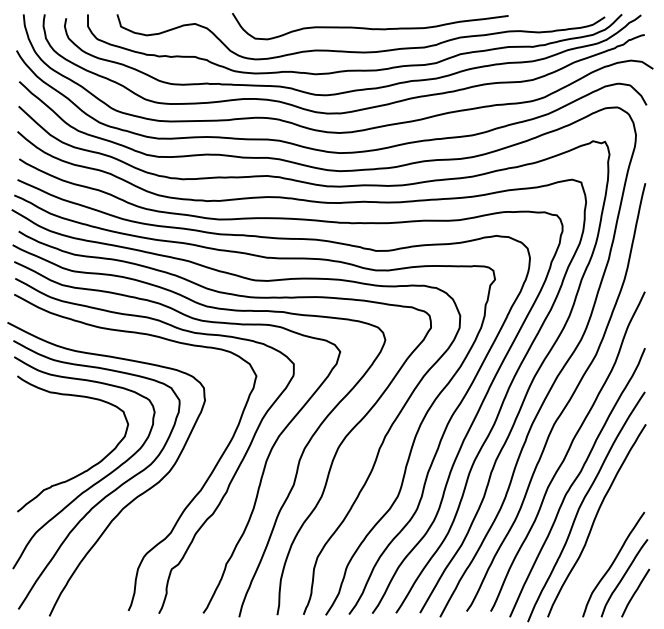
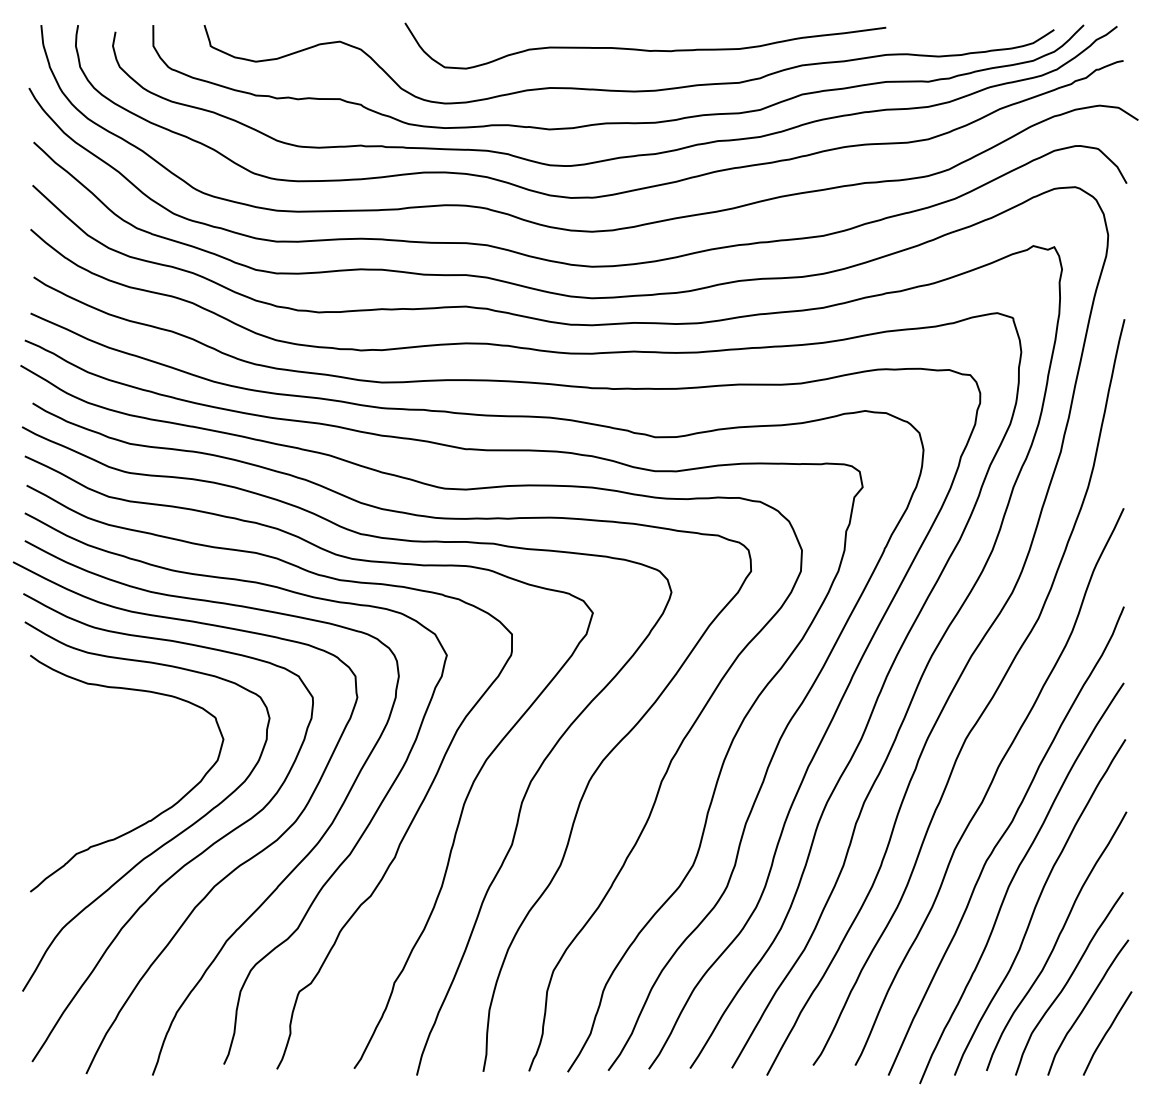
curve: (165, 500) -> (288, 872), added
curve: (606, 539) -> (1056, 940), added

